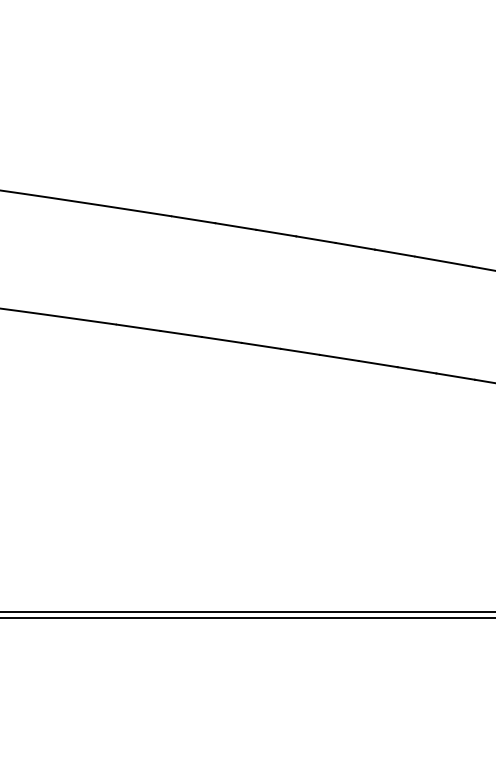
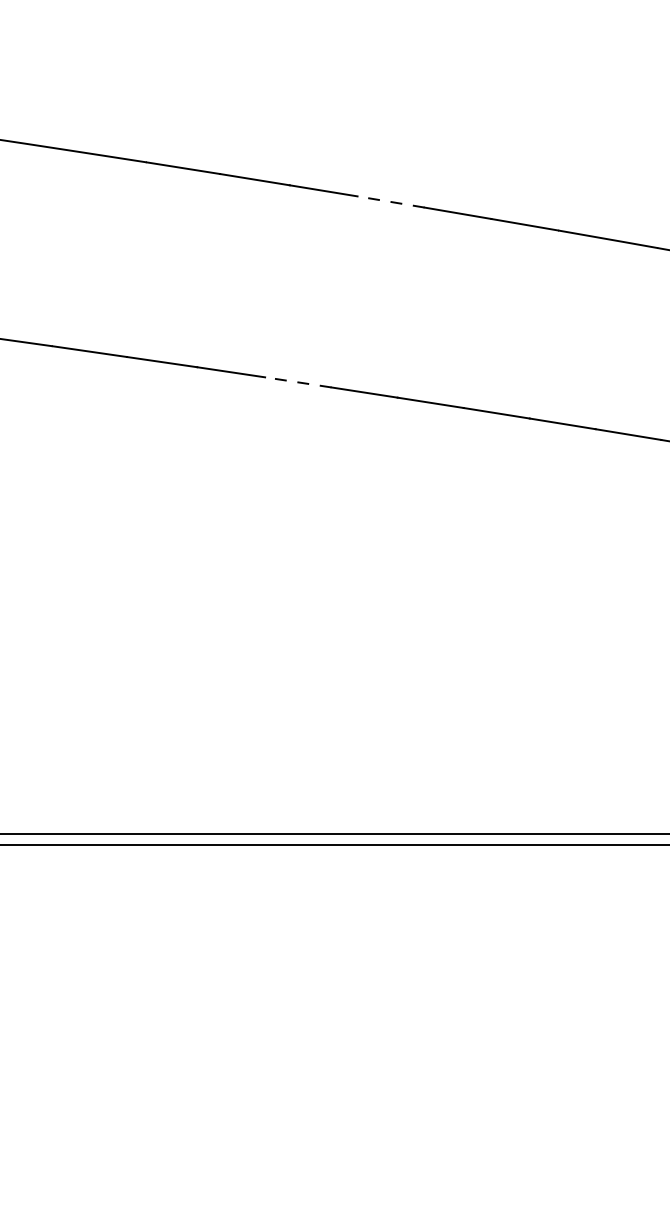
line: (315, 239) -> (390, 201), solid -> dashed
line: (261, 345) -> (298, 381), solid -> dashed

